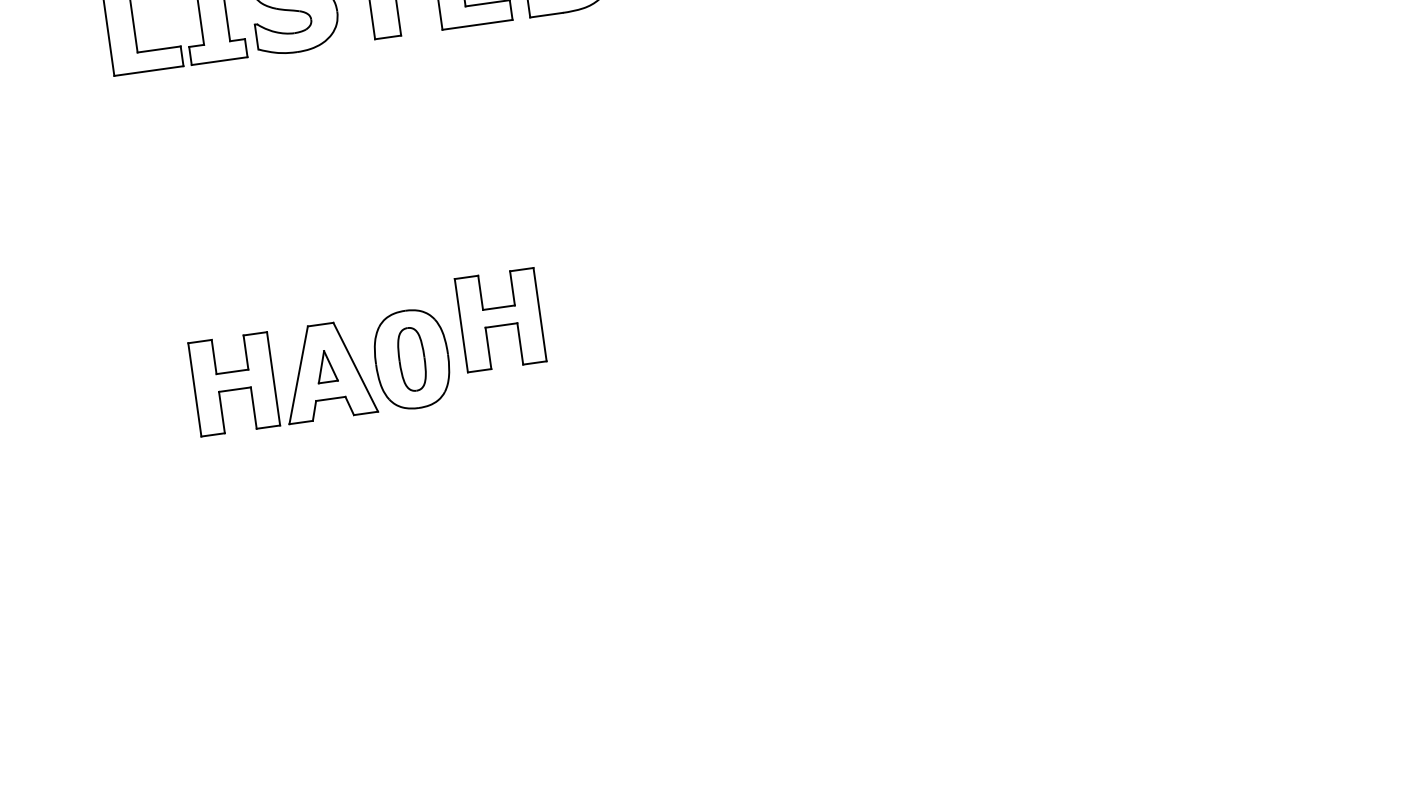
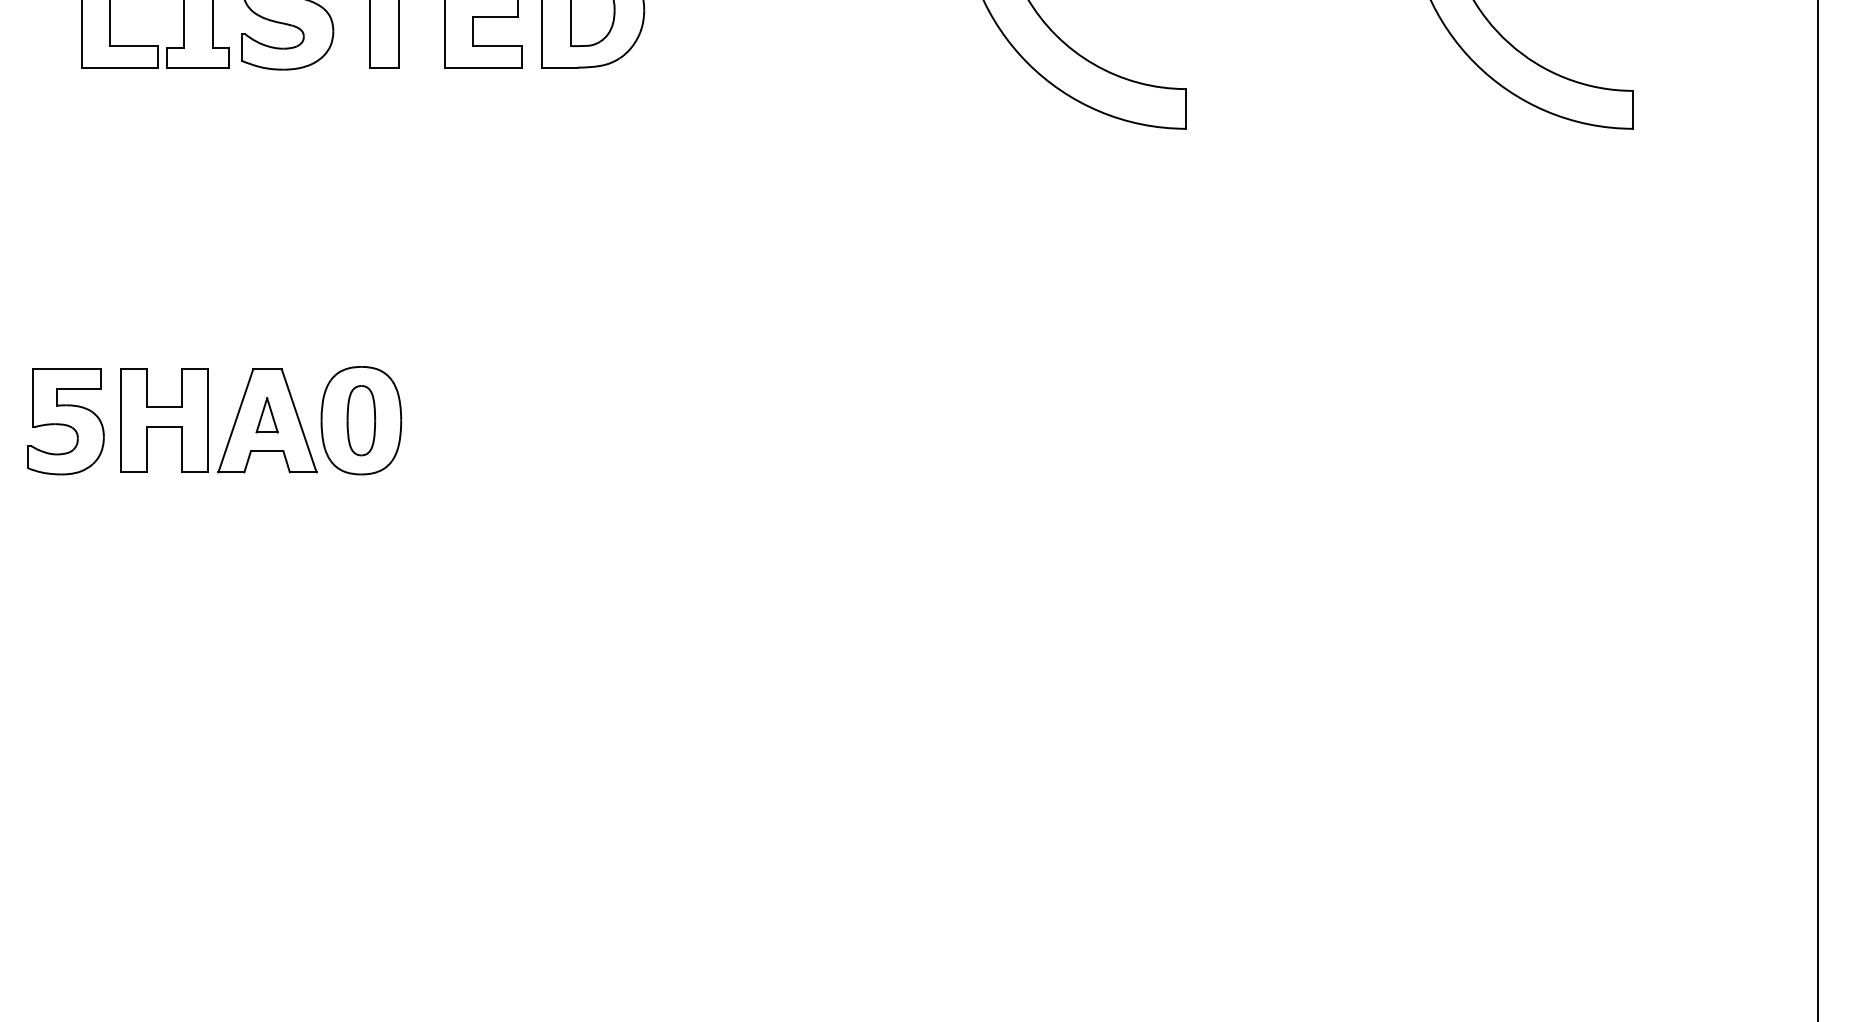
part: (500, 320) -> (463, 391), removed
part: (144, 397) -> (65, 421), added

